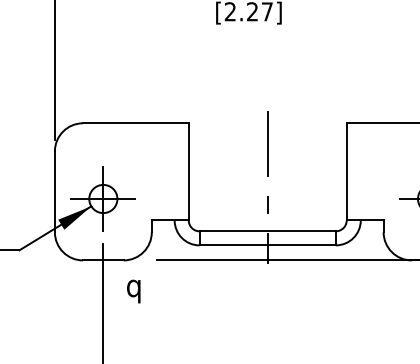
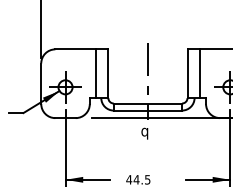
line: (163, 171) -> (95, 73), added
line: (372, 171) -> (200, 73), added
text: (133, 291) -> (144, 133), moved

